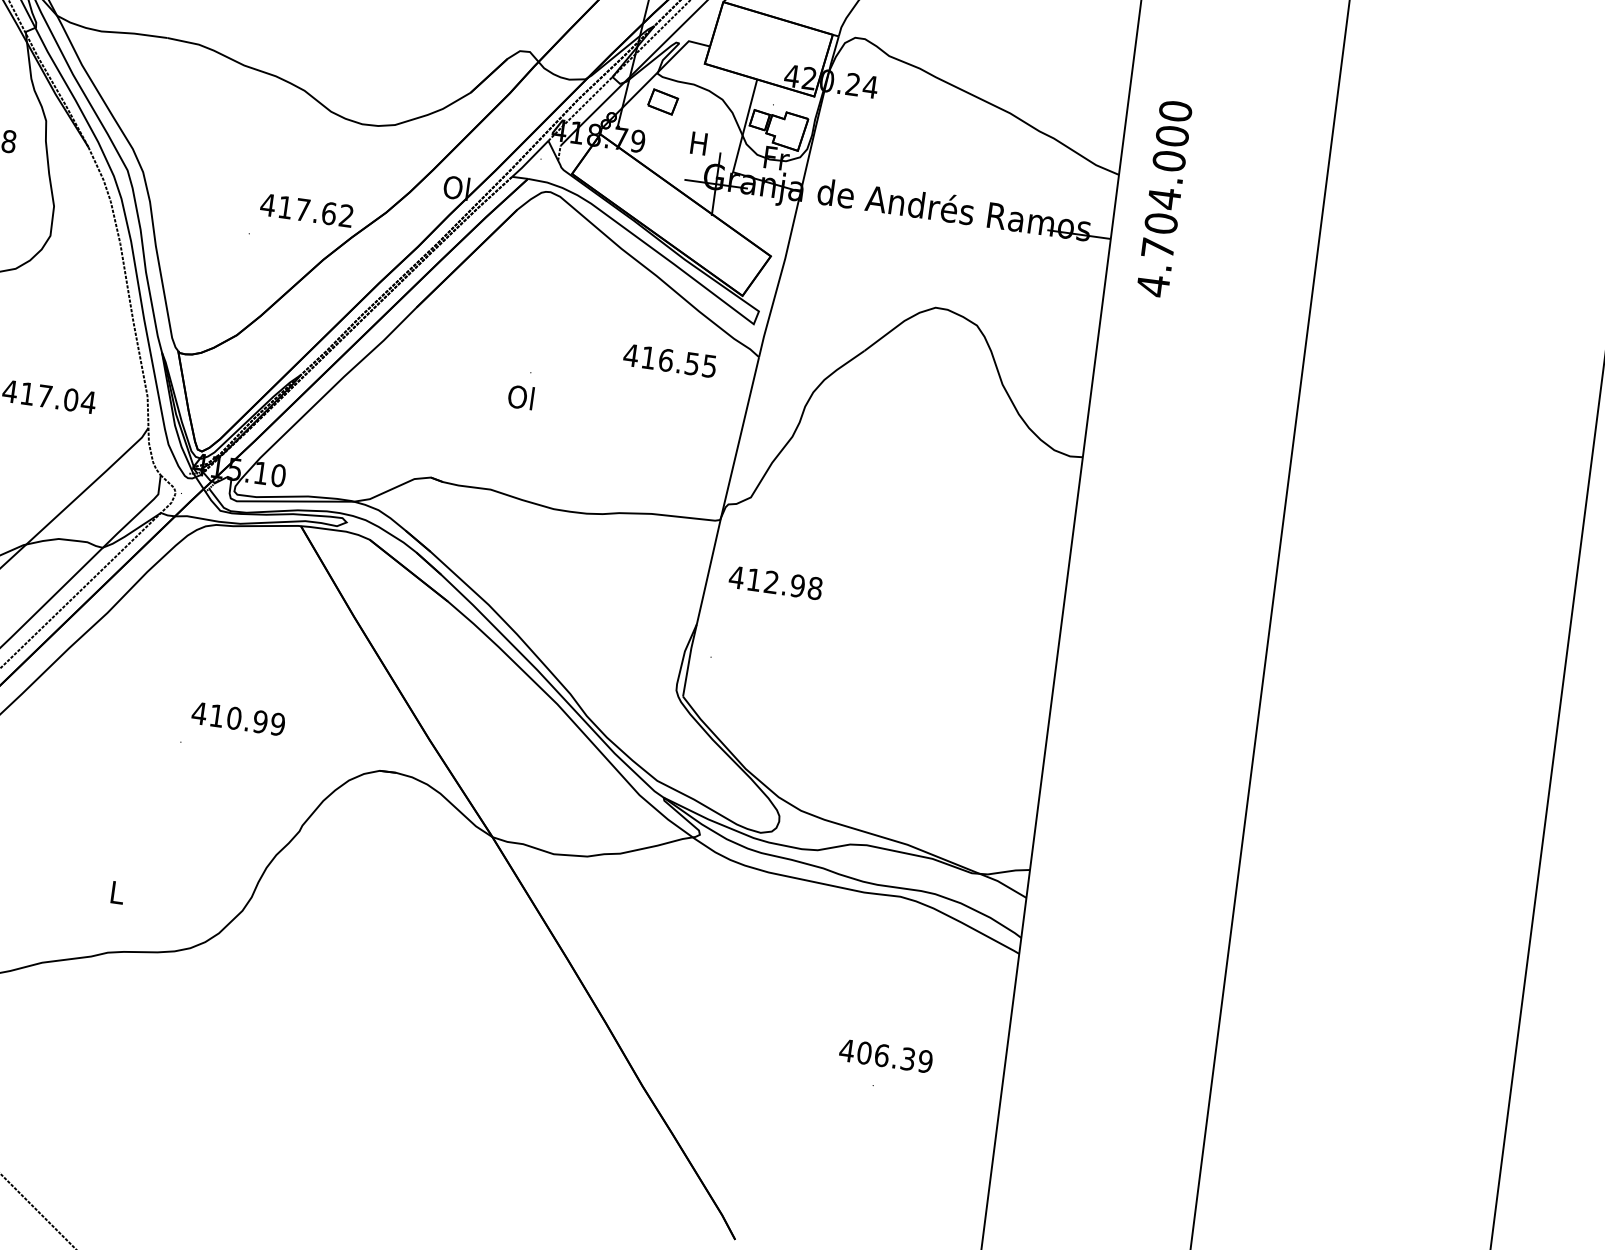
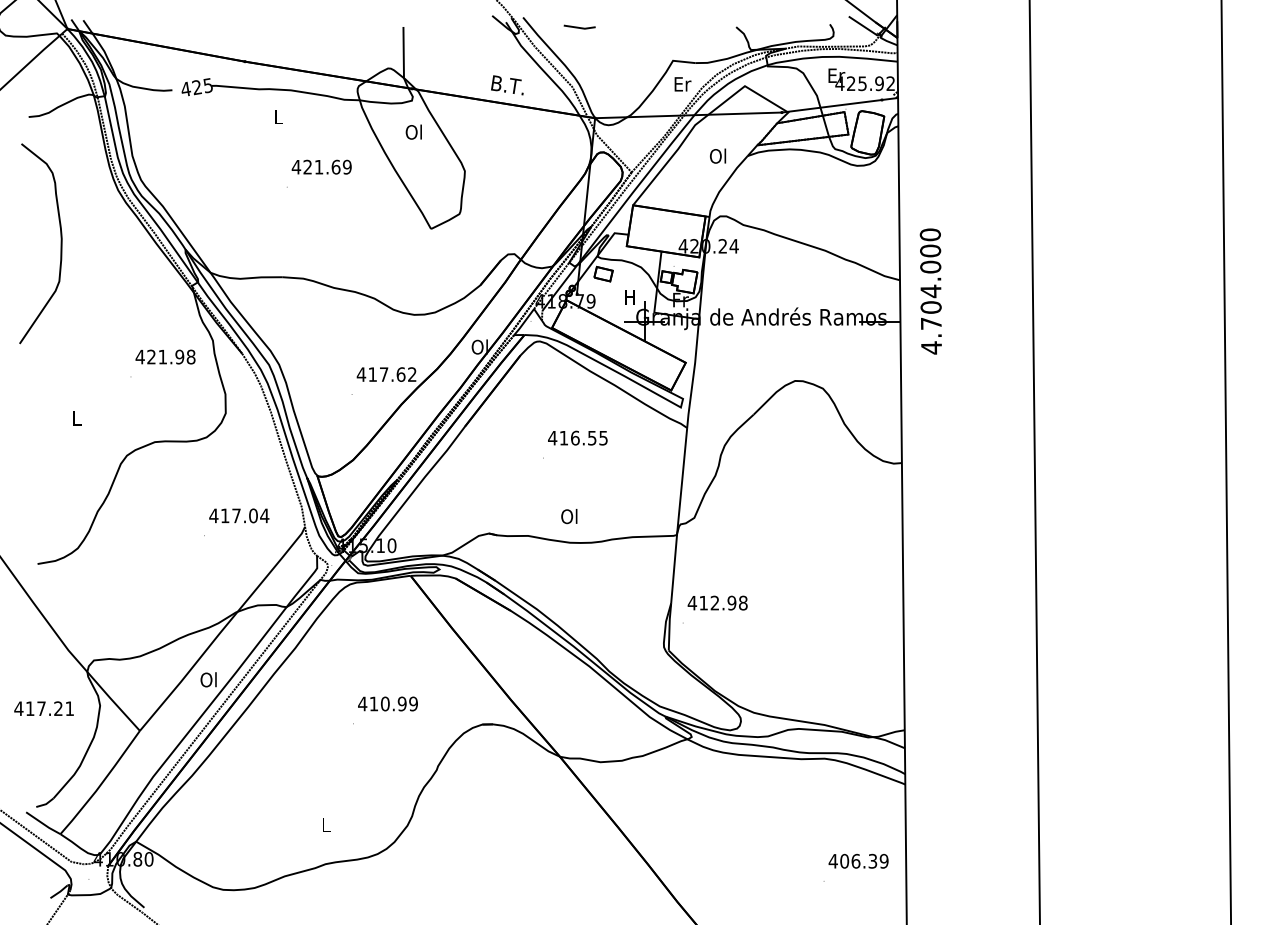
text: (669, 359) -> (577, 437), moved
text: (521, 397) -> (569, 516), moved
text: (775, 581) -> (717, 602), moved
text: (886, 1054) -> (858, 860), moved

